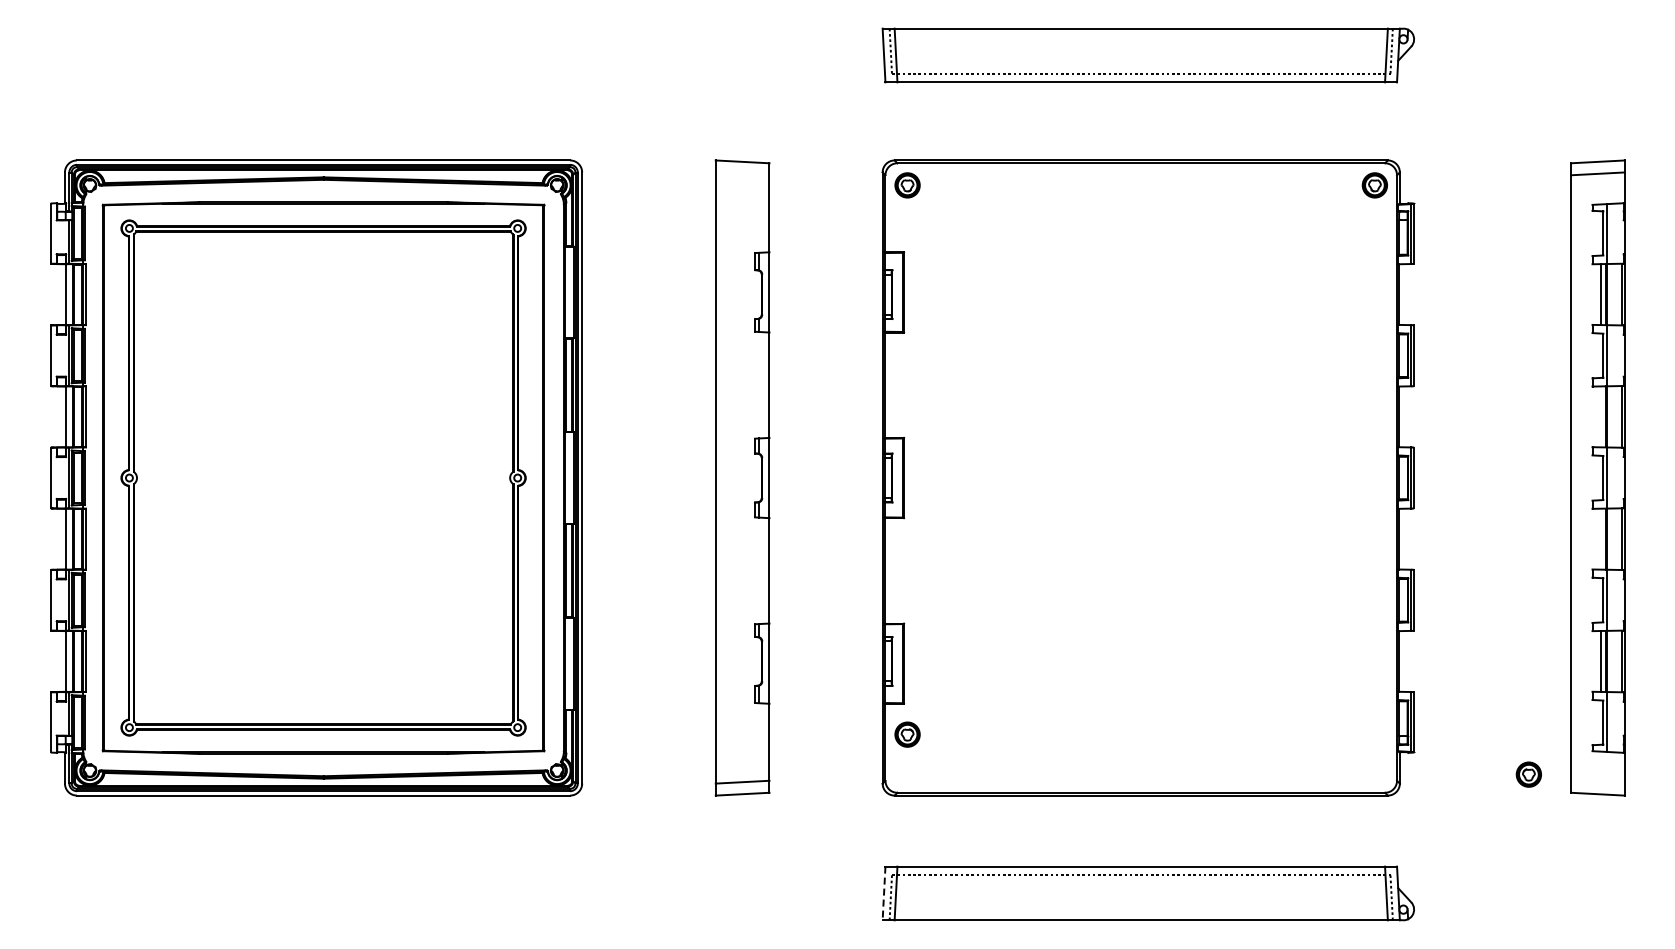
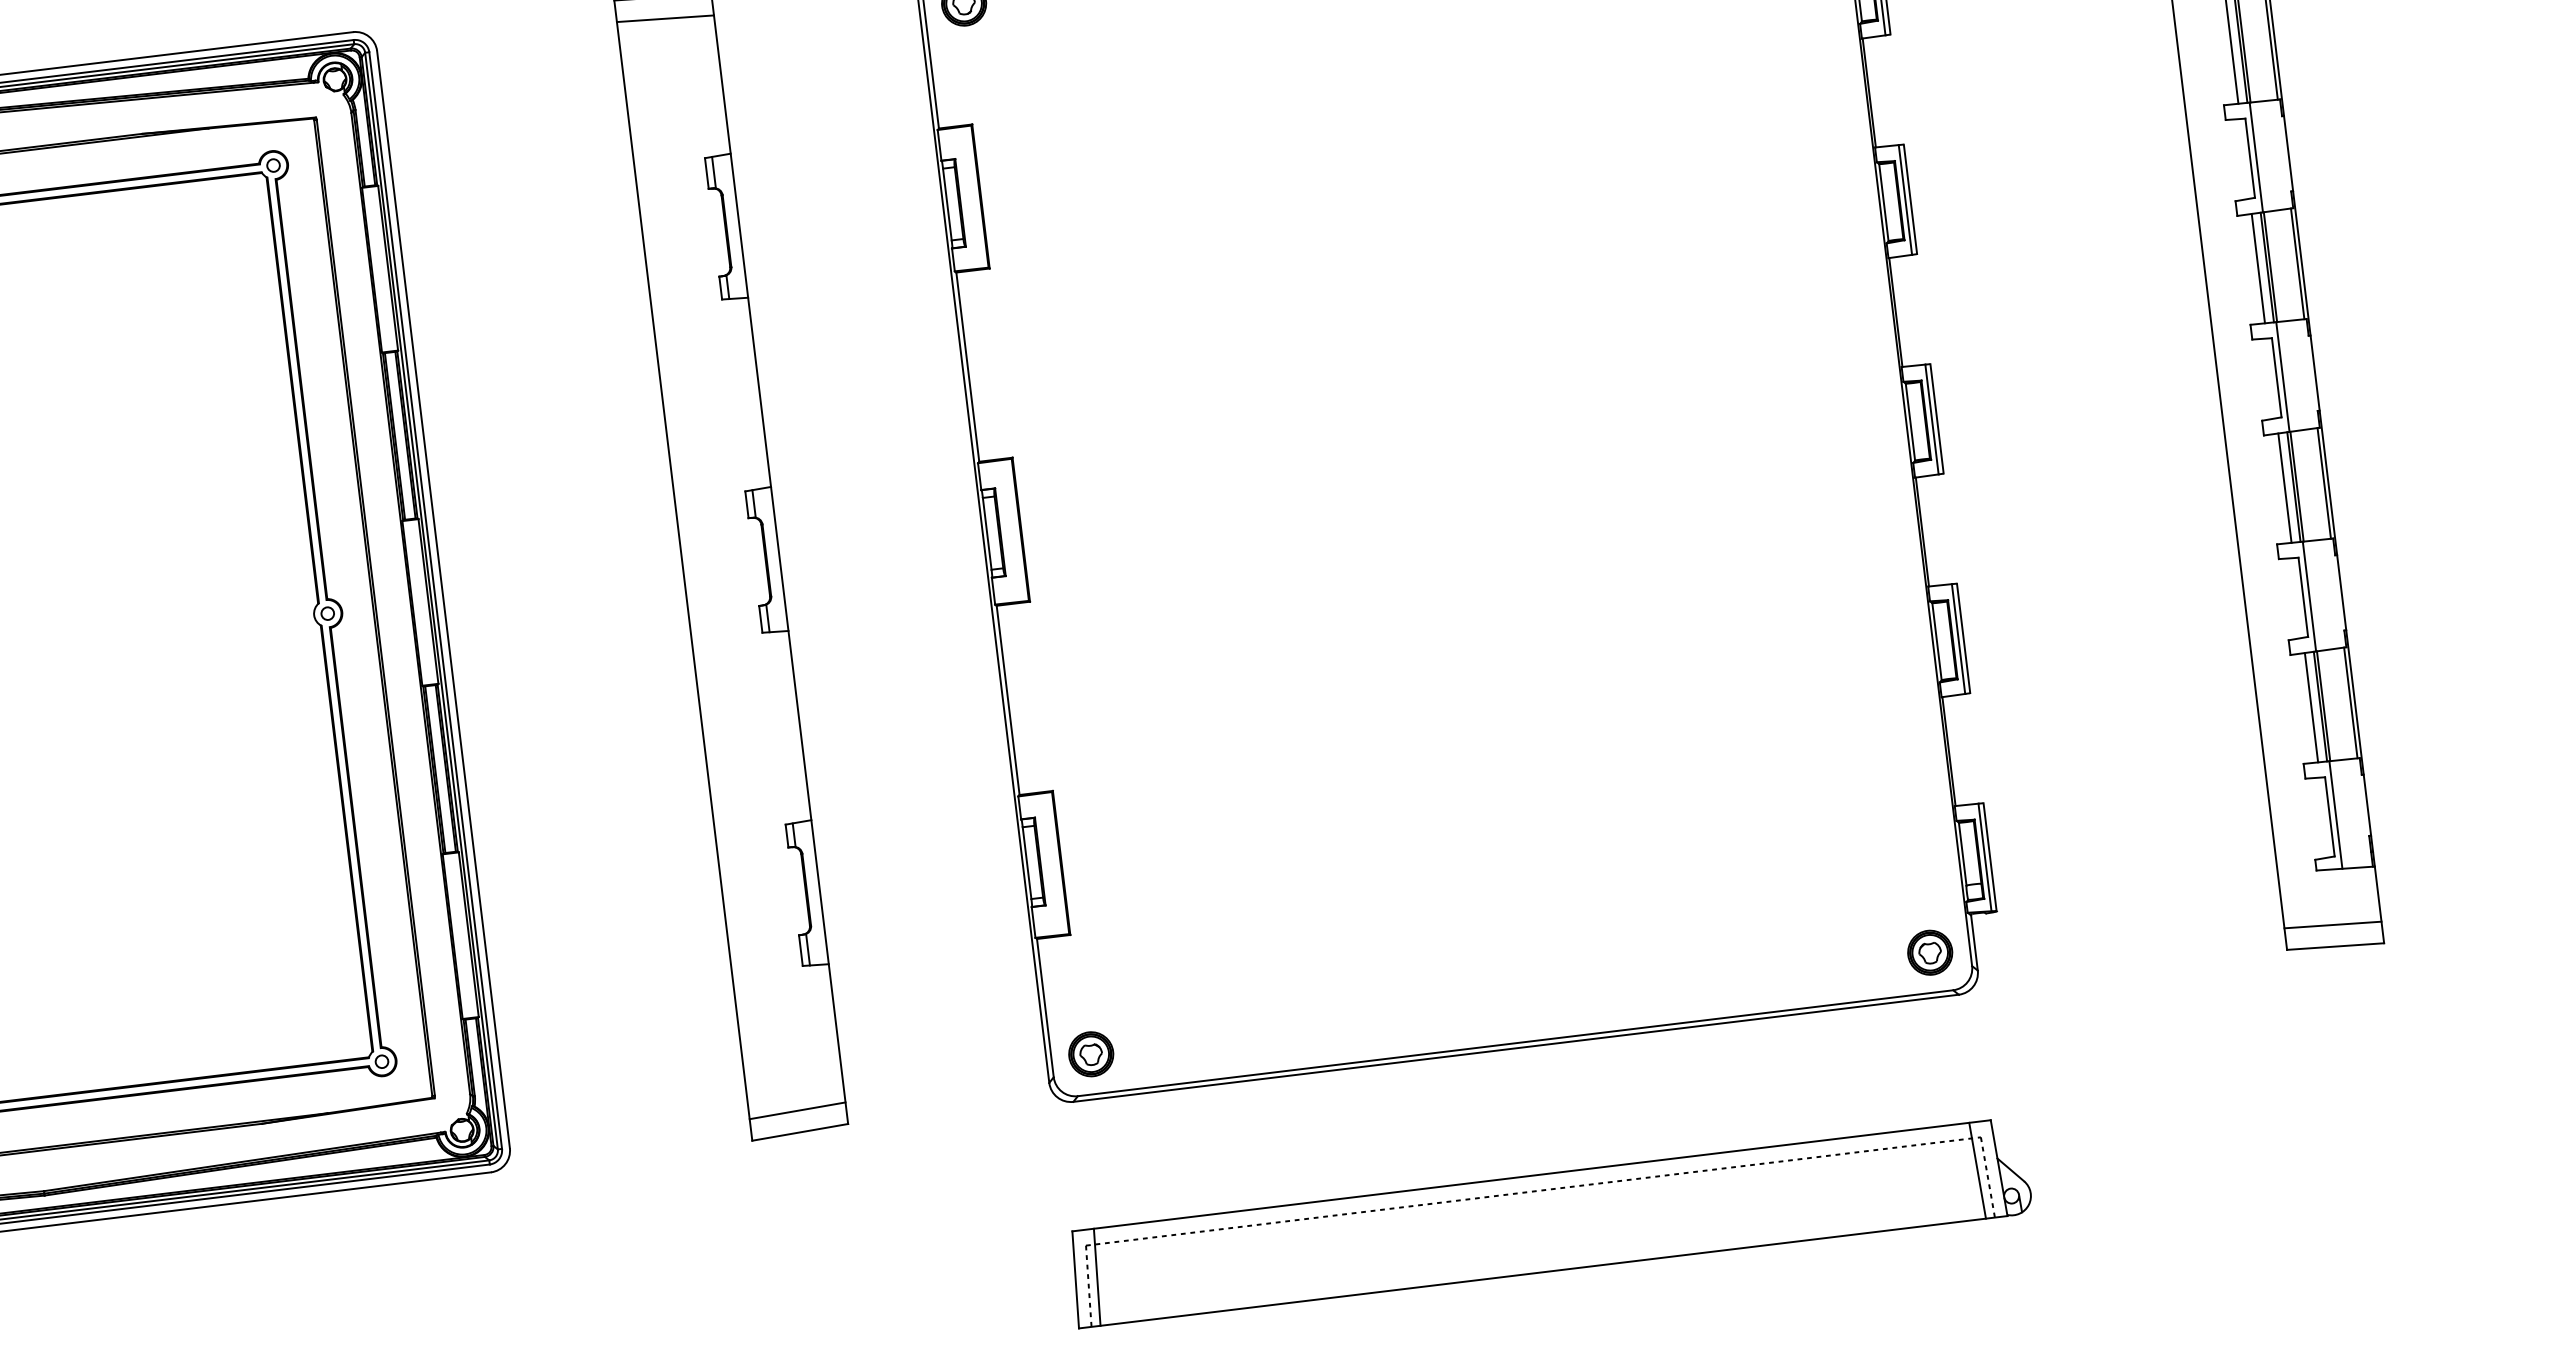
line: (742, 173) -> (665, 18), added
line: (1600, 416) -> (2258, 267), added
line: (1600, 538) -> (2284, 486), added
part: (907, 734) -> (1091, 1054), moved
part: (1528, 774) -> (1929, 952), moved
line: (1597, 781) -> (2332, 923), added
line: (884, 893) -> (1076, 1279), dashed -> solid

